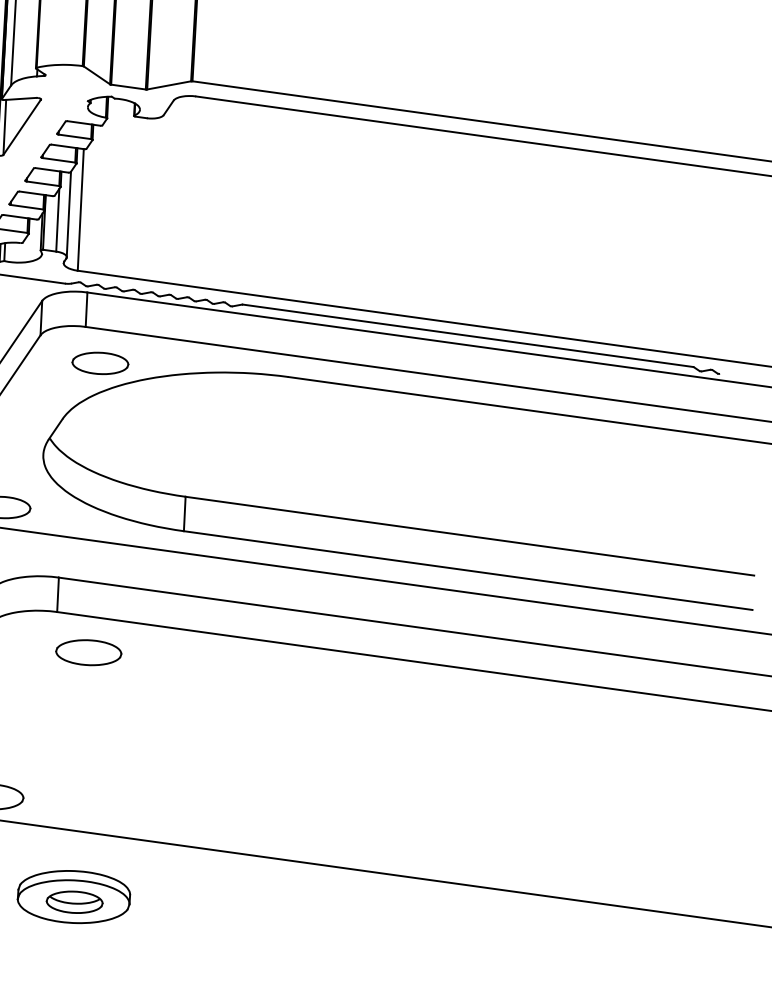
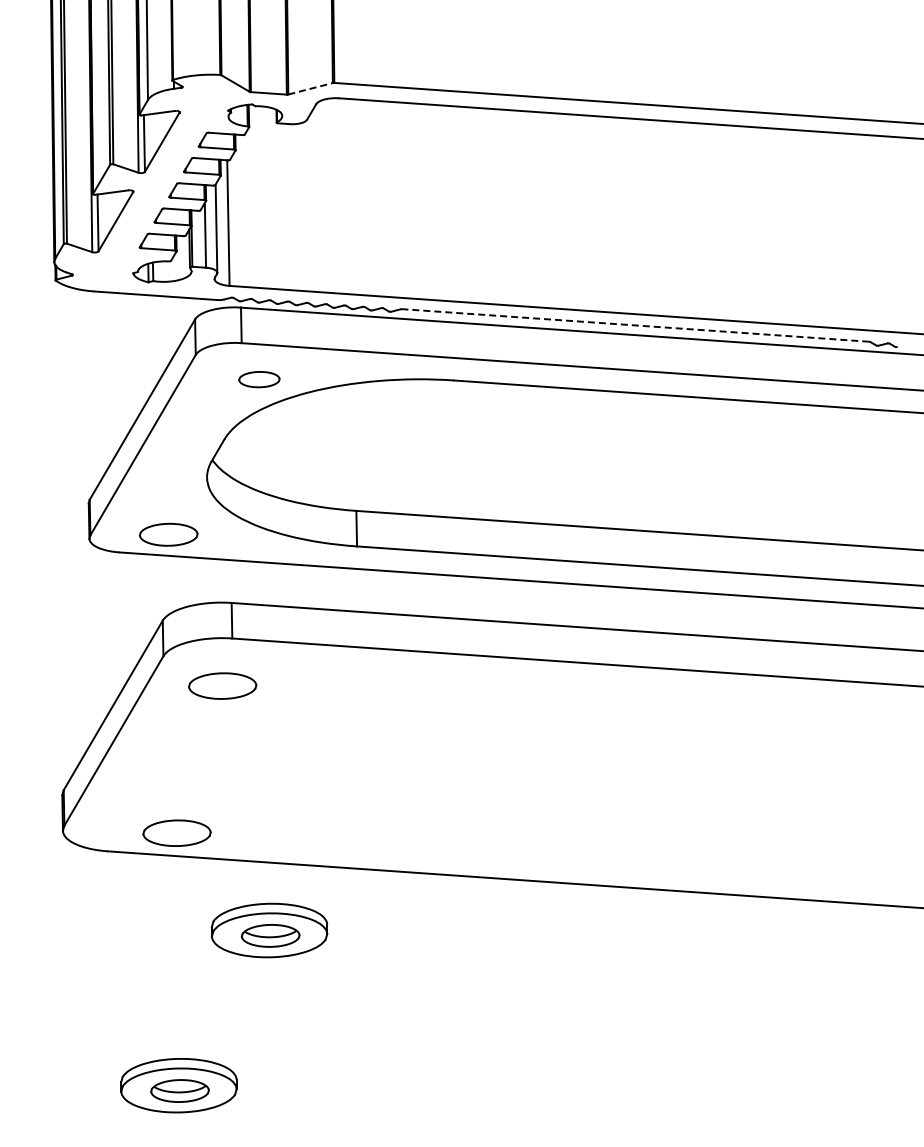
line: (170, 85) -> (311, 88), solid -> dashed
line: (467, 335) -> (635, 325), solid -> dashed
part: (100, 363) -> (259, 379), size x0.7
part: (88, 652) -> (222, 685), moved

